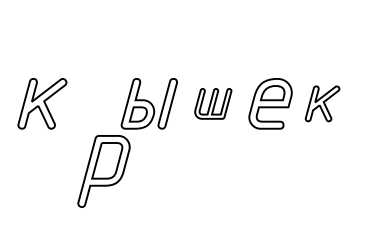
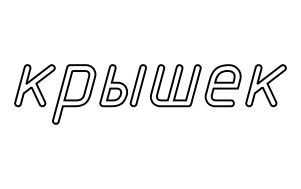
part: (213, 103) -> (176, 85), size x1.67
part: (322, 103) -> (265, 85), size x1.43
part: (103, 171) -> (73, 94), moved

